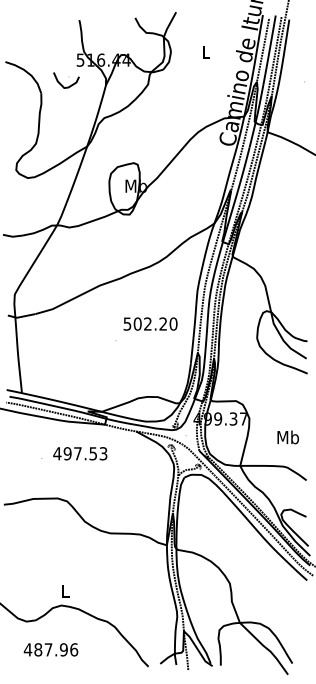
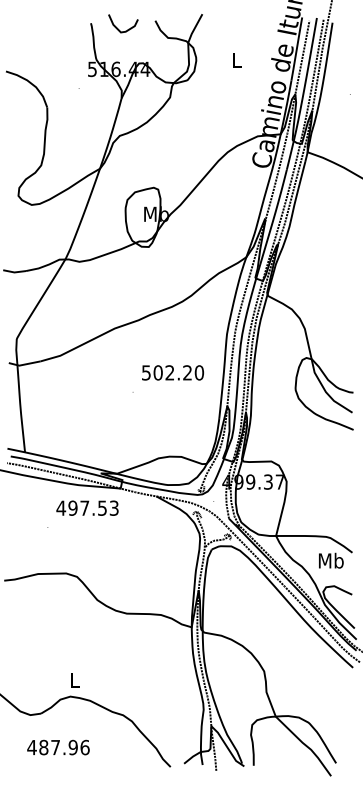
curve: (62, 84) -> (118, 28), moved
text: (287, 437) -> (330, 560), moved
text: (80, 453) -> (87, 507), moved

